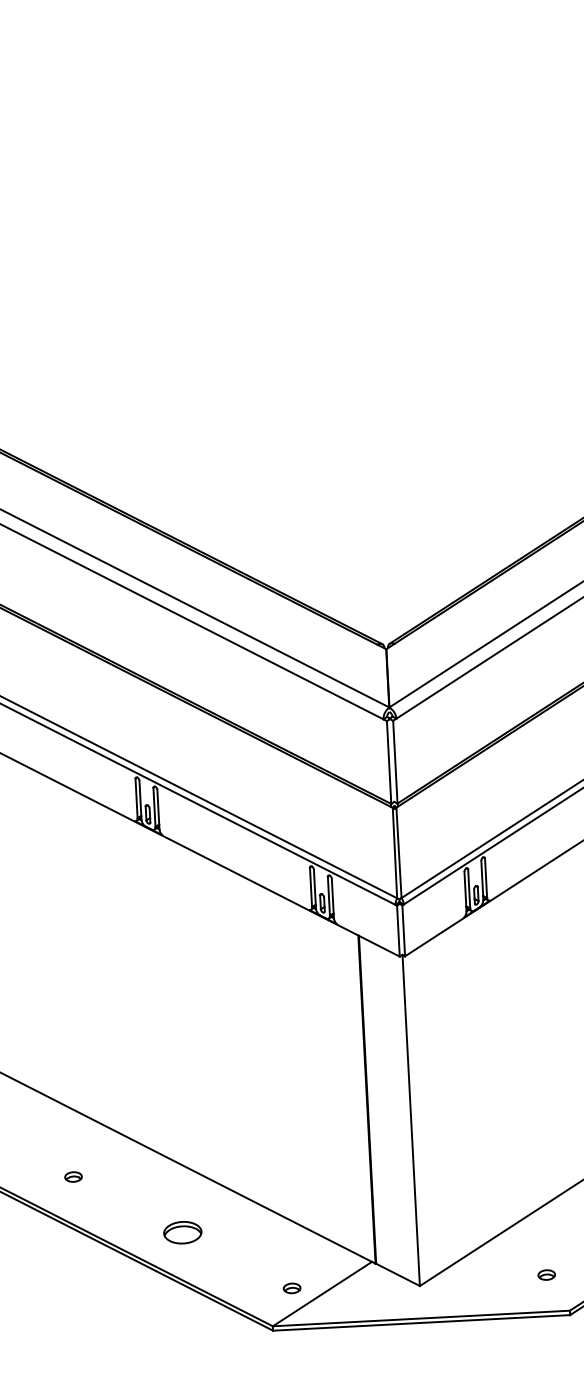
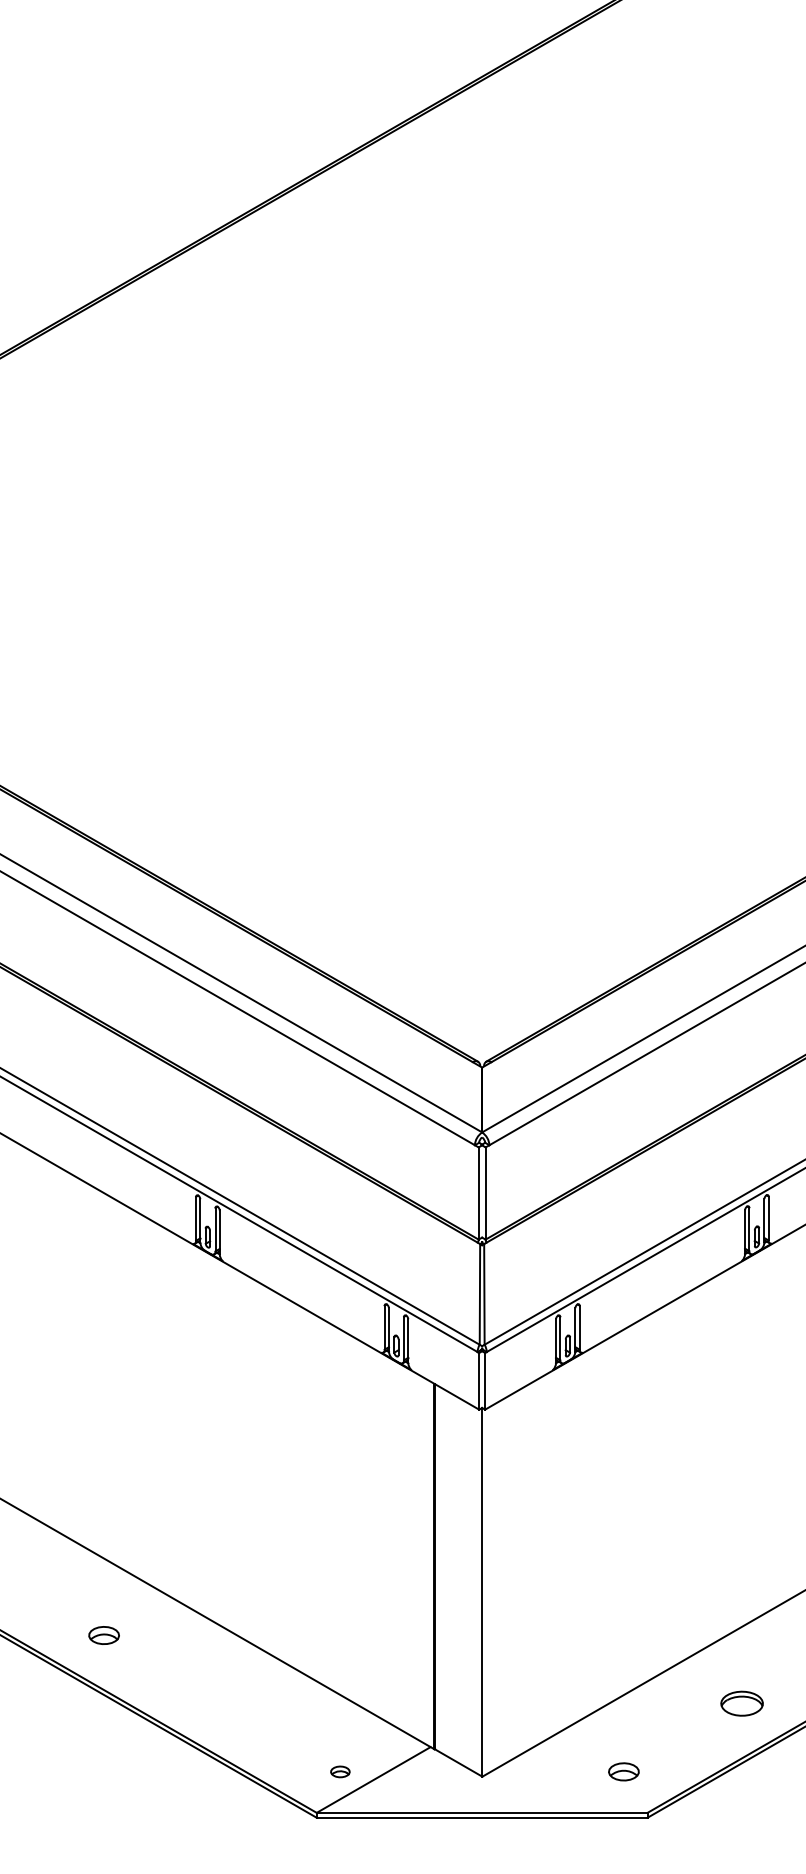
part: (73, 1177) -> (103, 1635), size x1.6
part: (182, 1232) -> (221, 1703), removed
part: (546, 1274) -> (623, 1771), size x1.6

